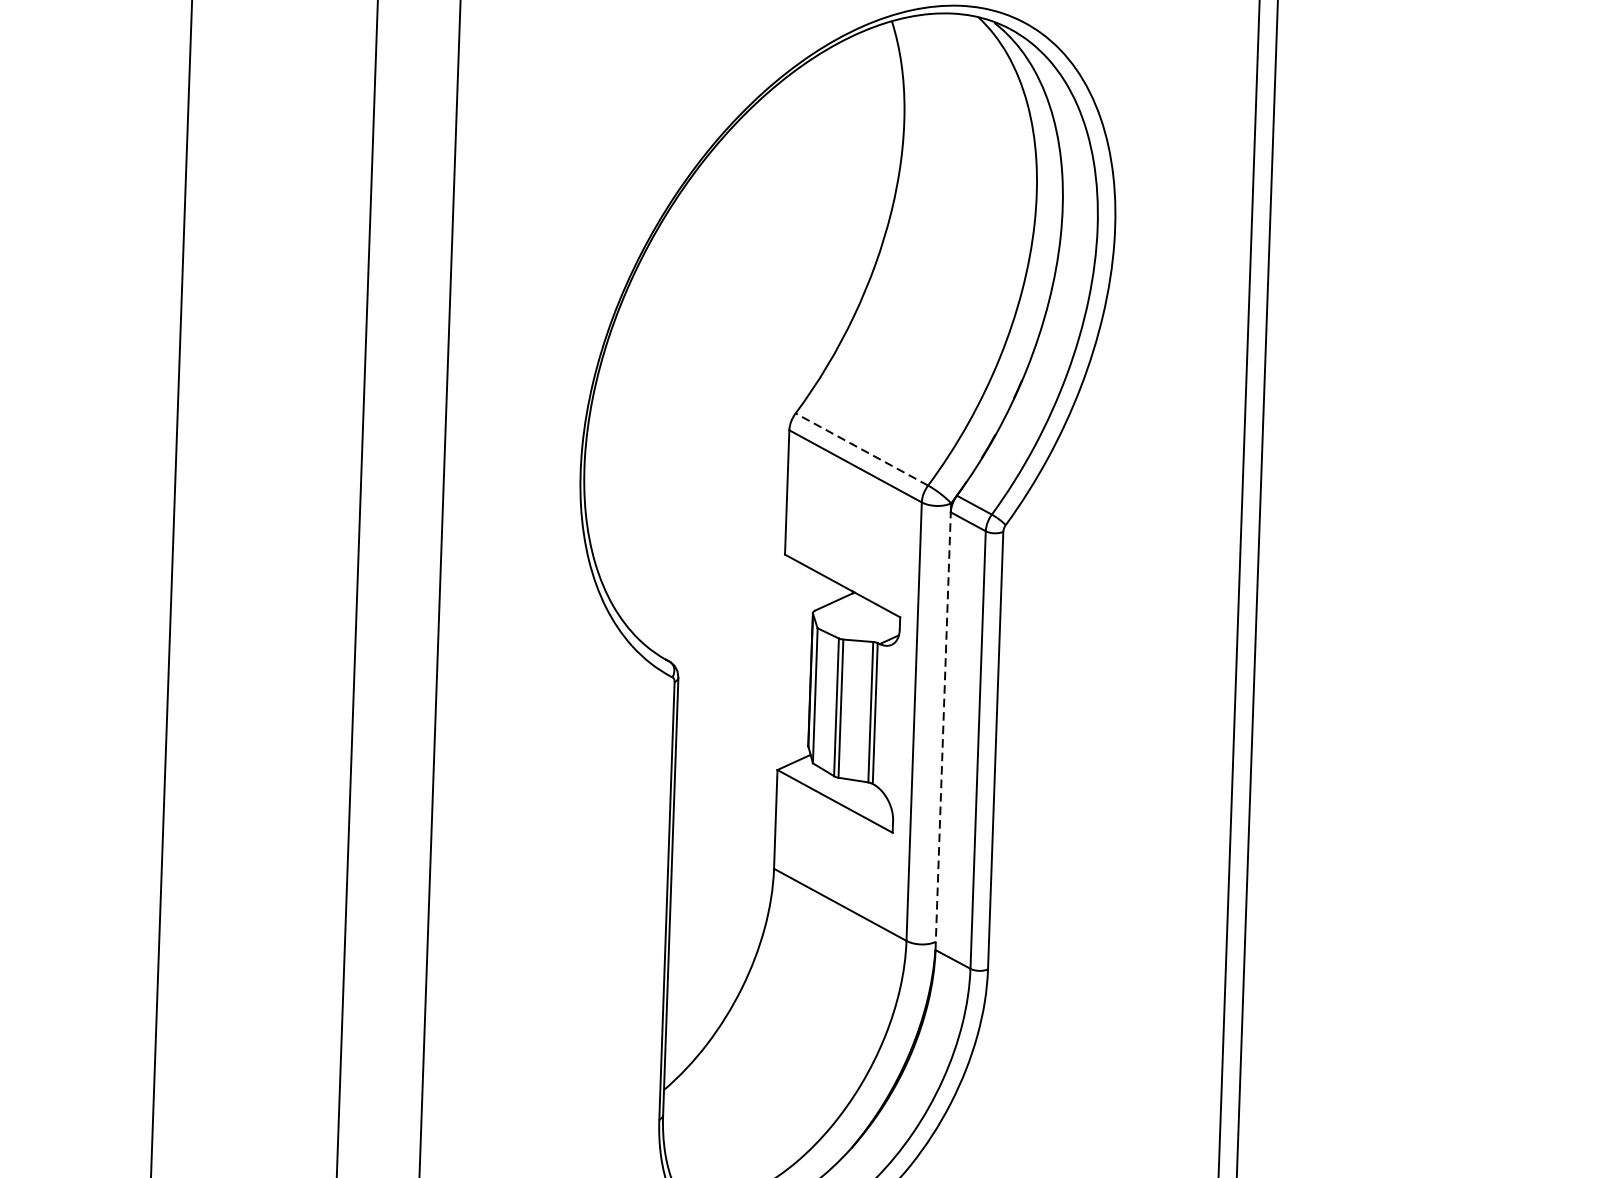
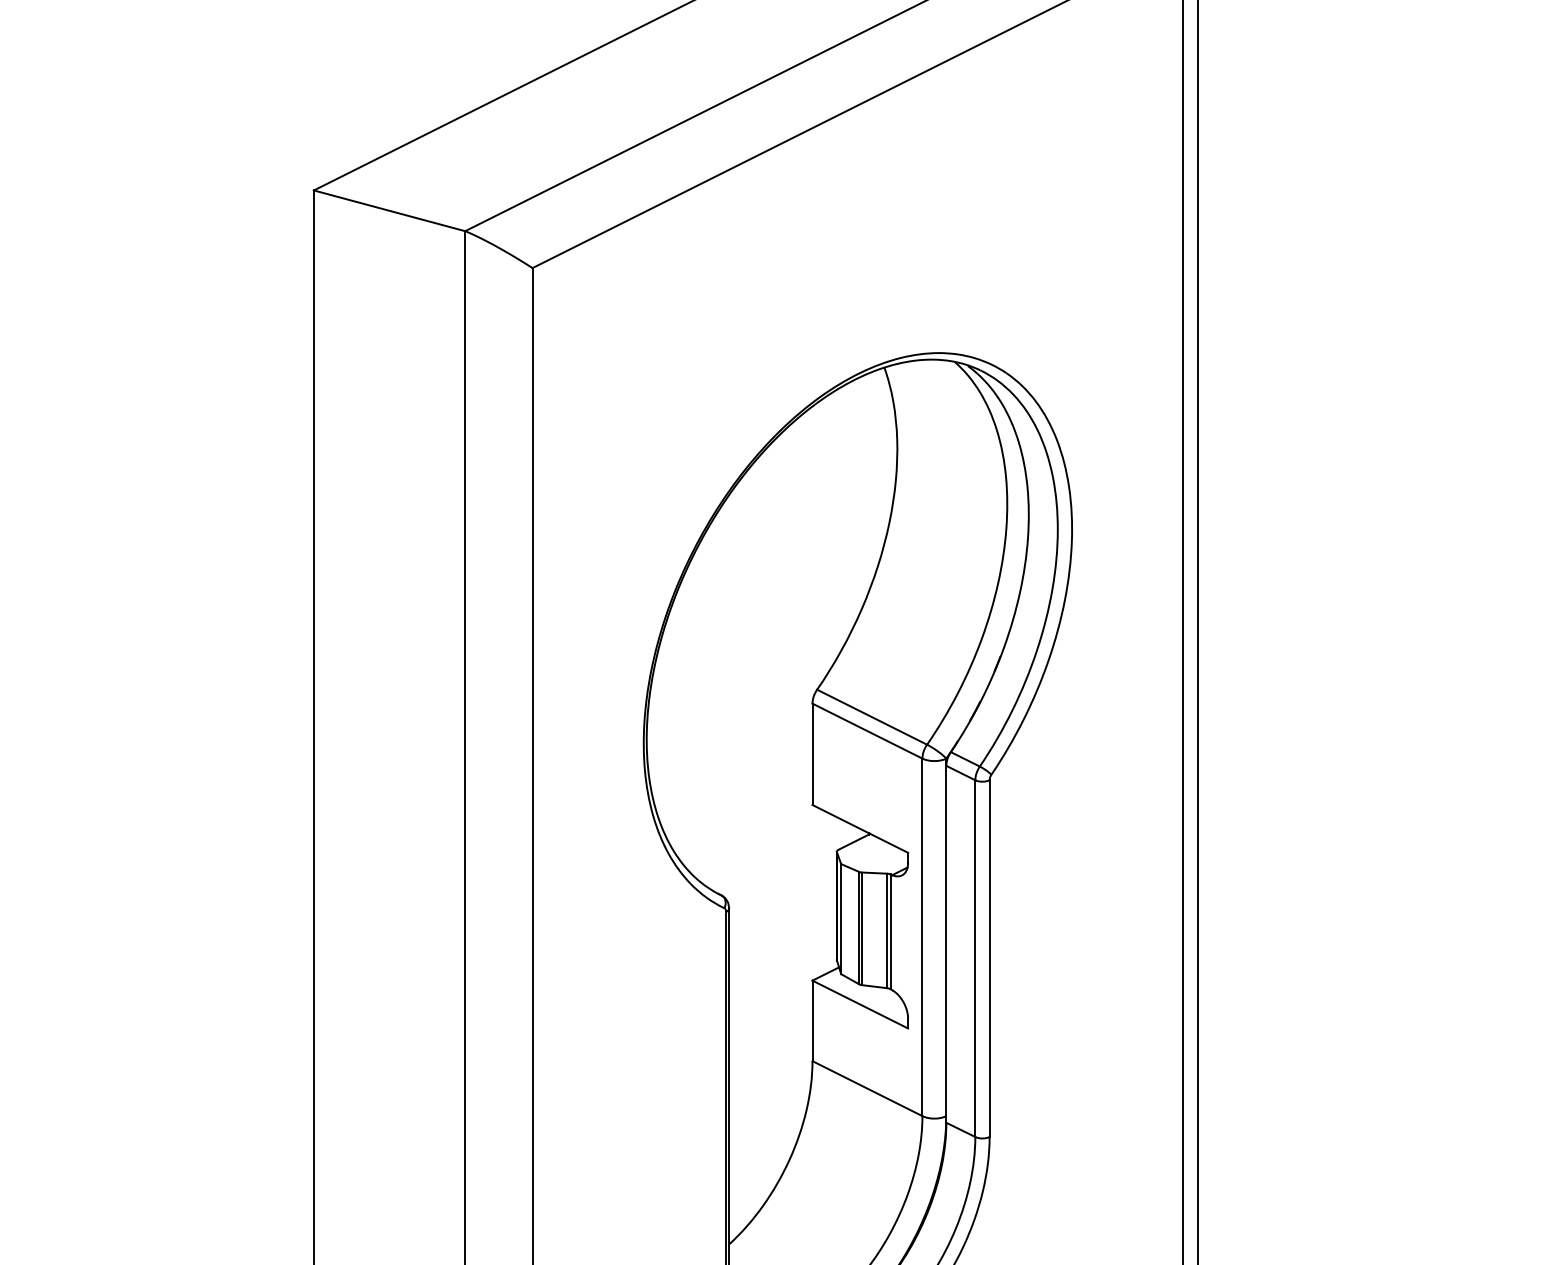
line: (861, 448) -> (871, 716), dashed -> solid
line: (943, 730) -> (946, 943), dashed -> solid

